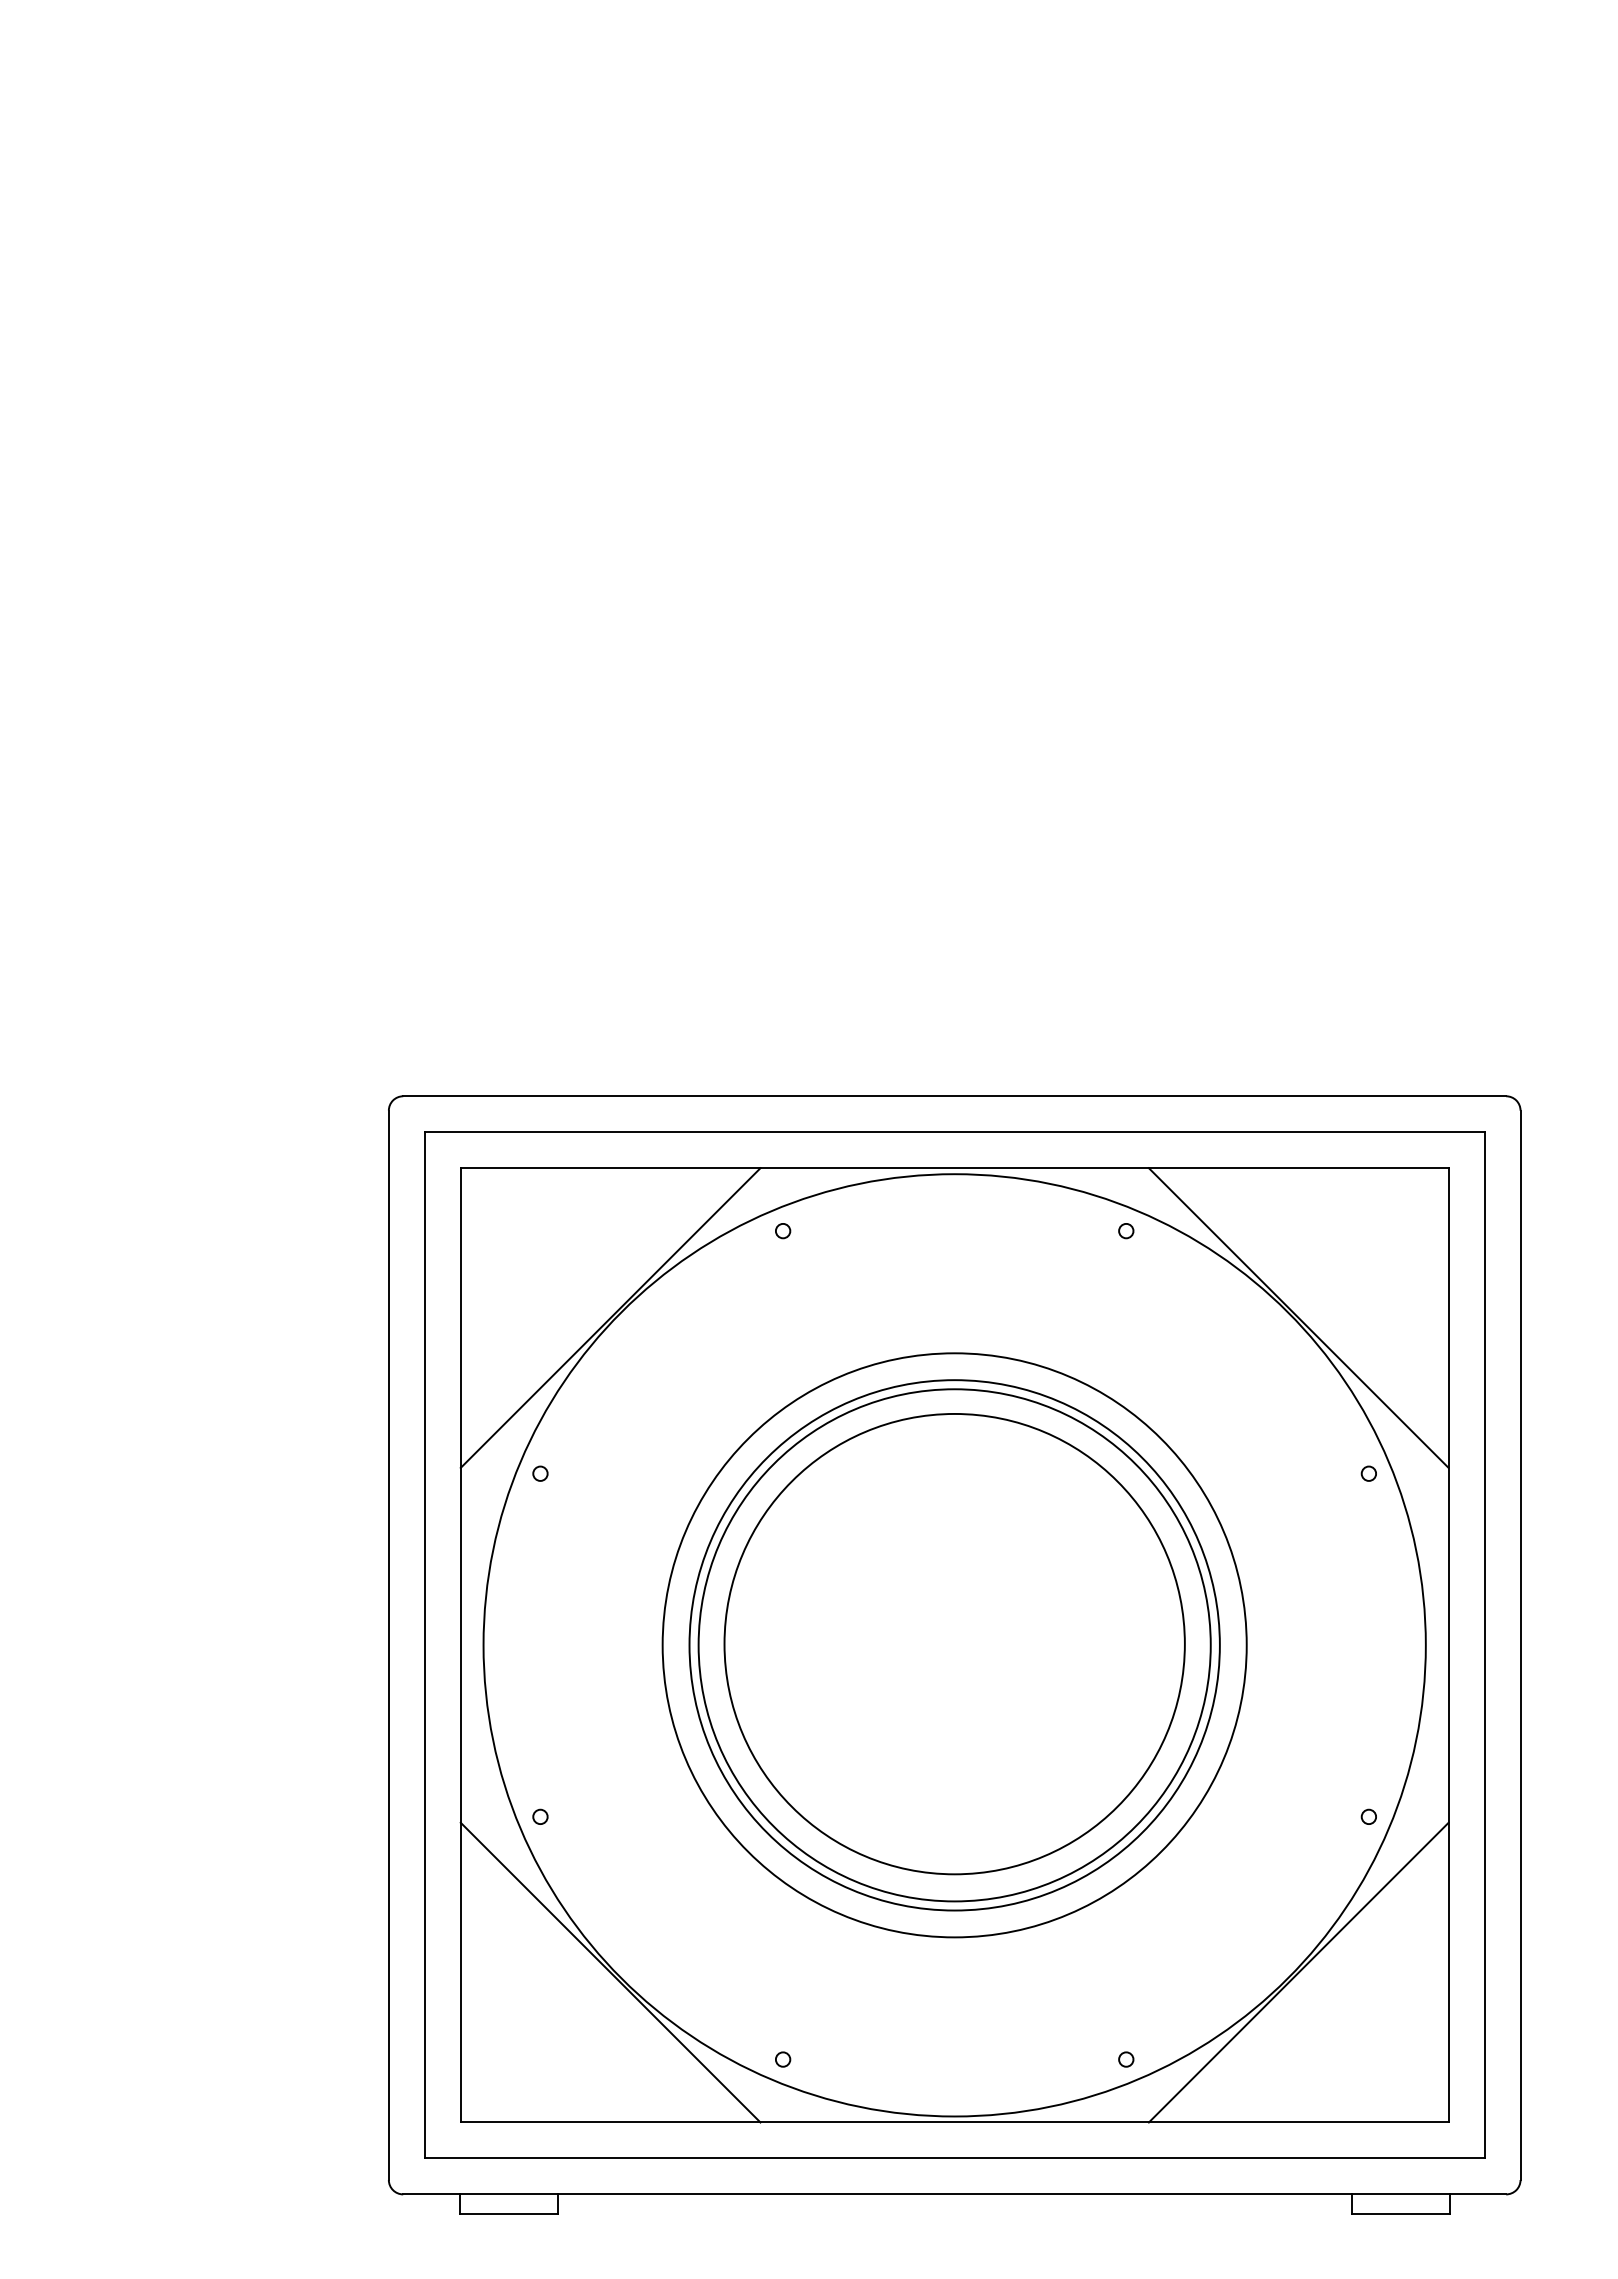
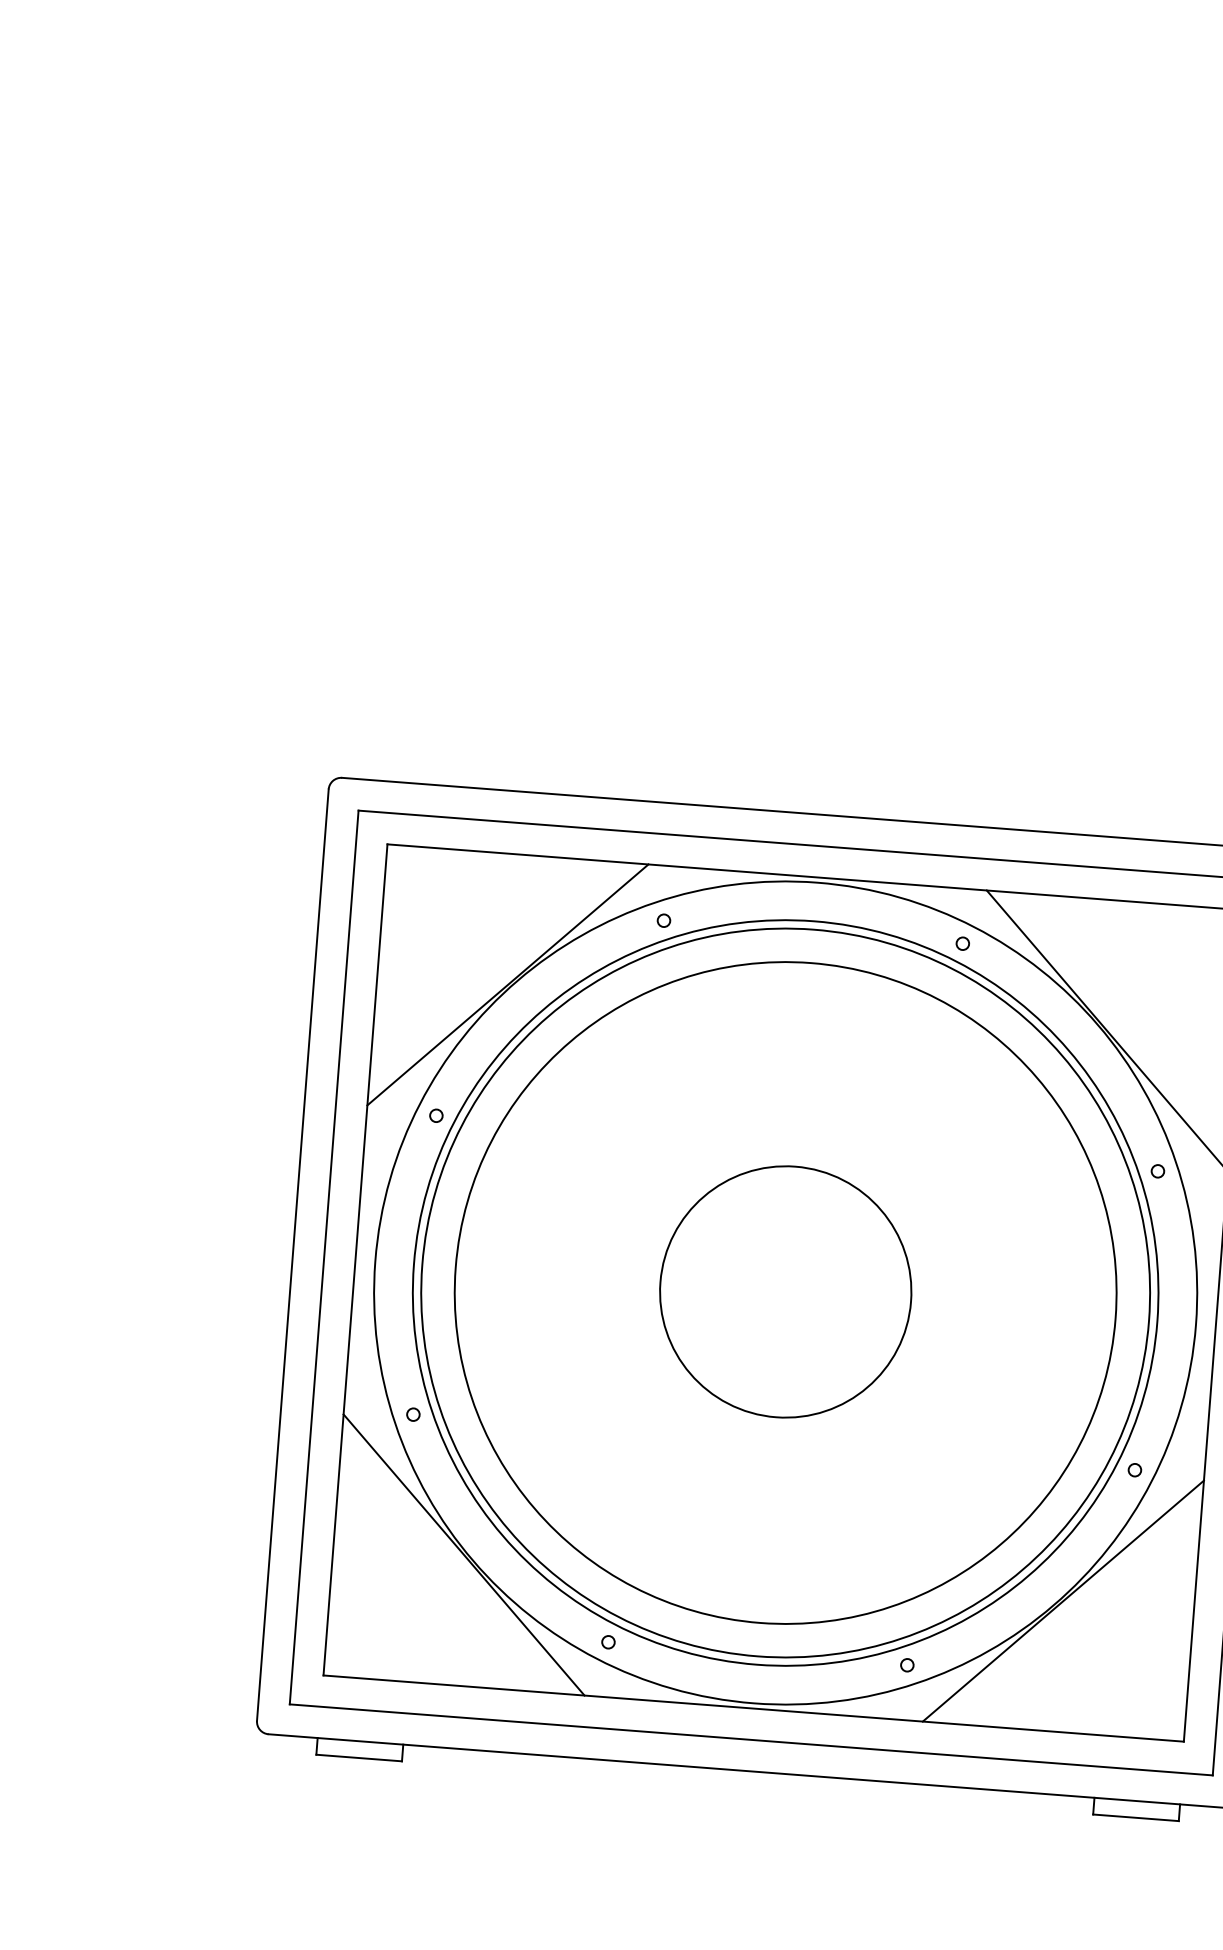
circle: (954, 1644) -> (785, 1292), size x0.62
circle: (954, 1645) -> (785, 1293), size x1.43
circle: (954, 1645) -> (785, 1293), size x1.43
circle: (954, 1645) -> (785, 1293), size x1.67

